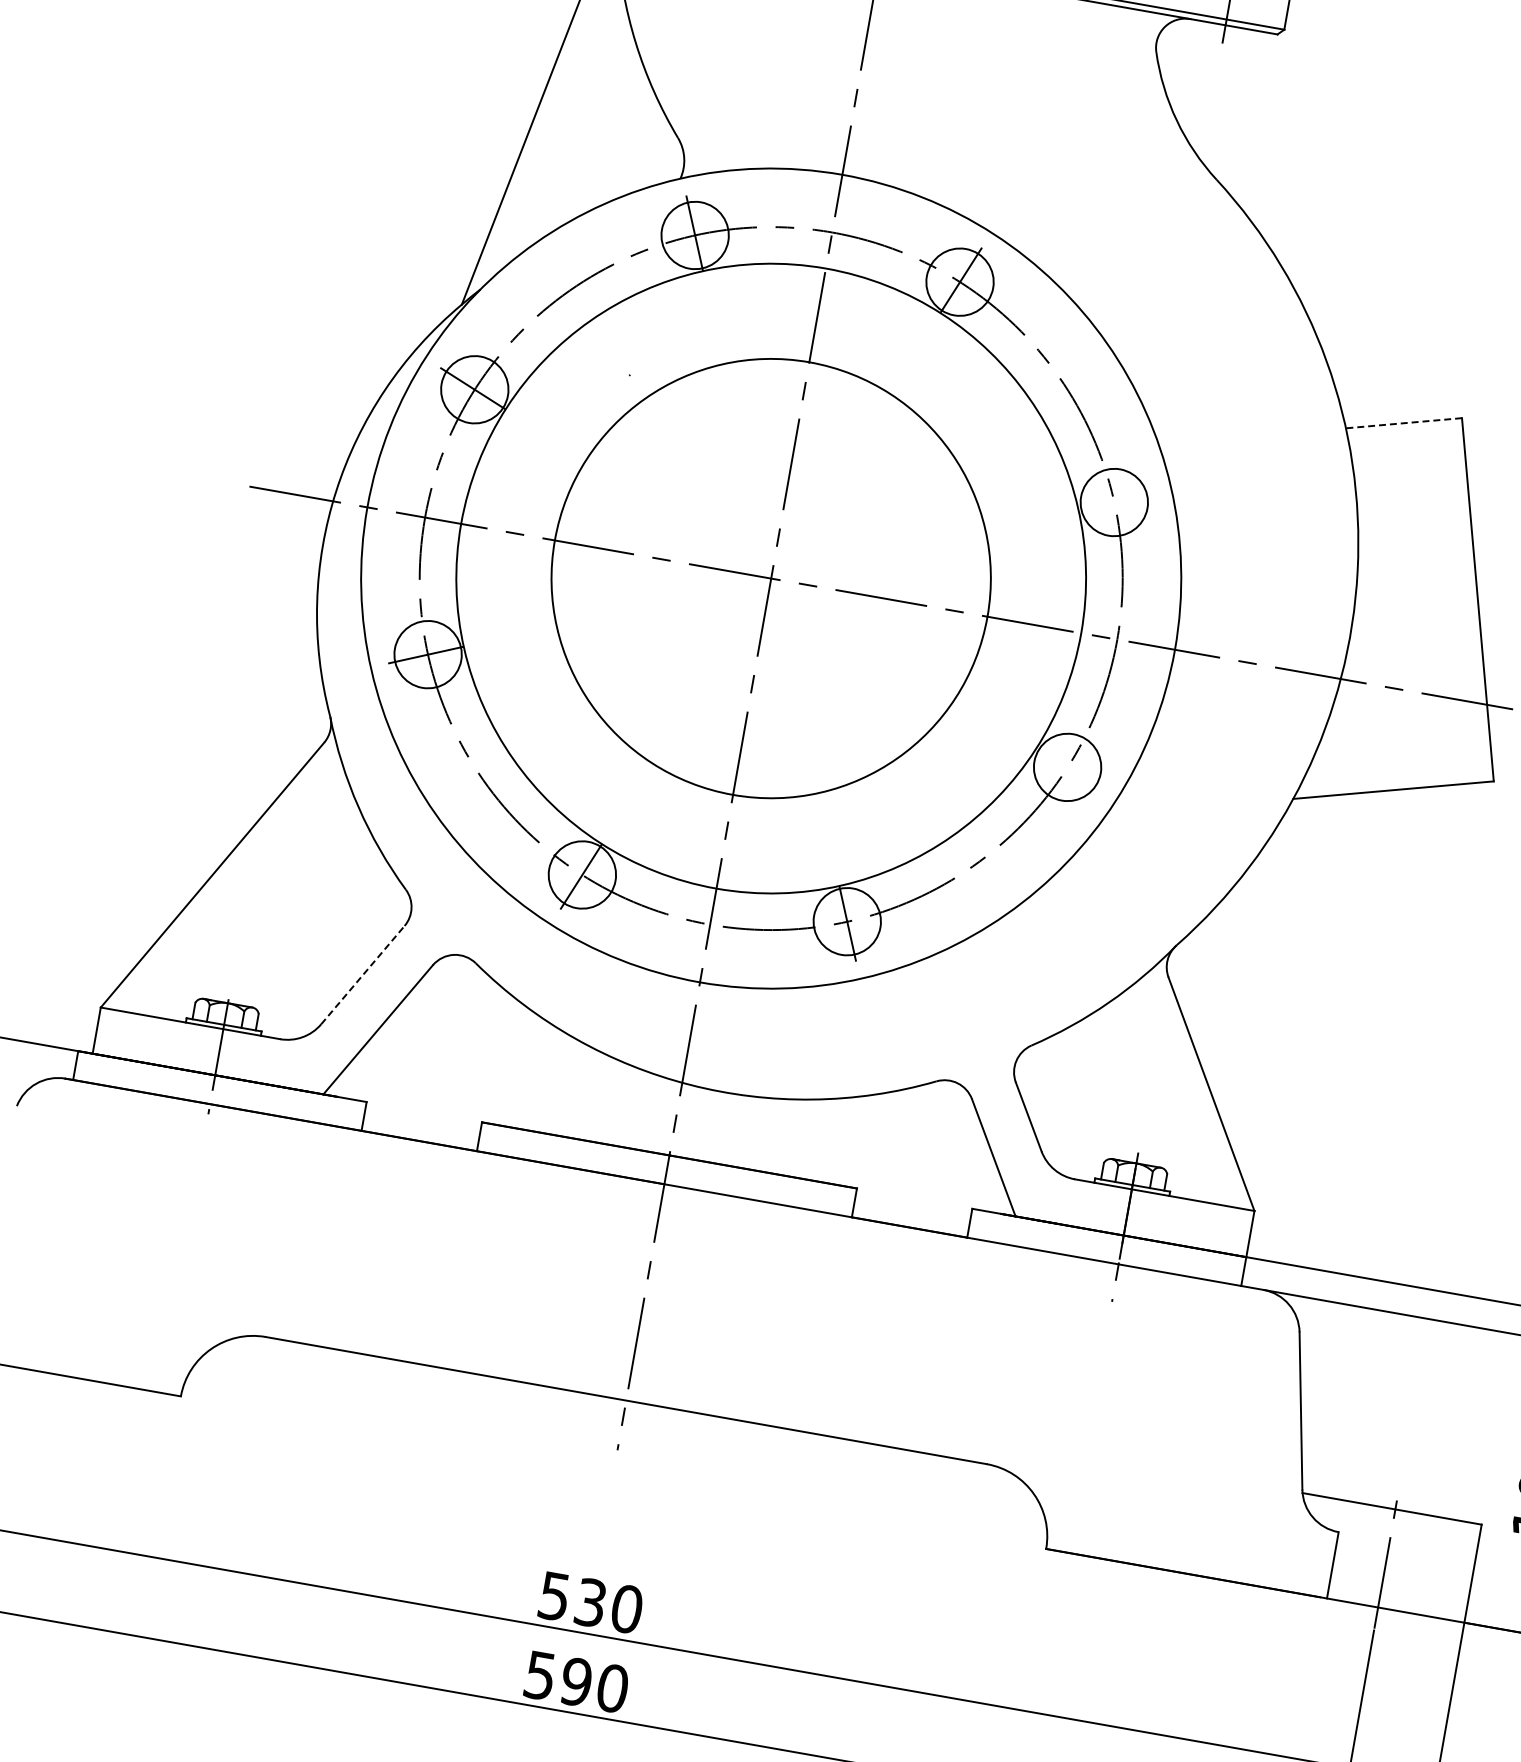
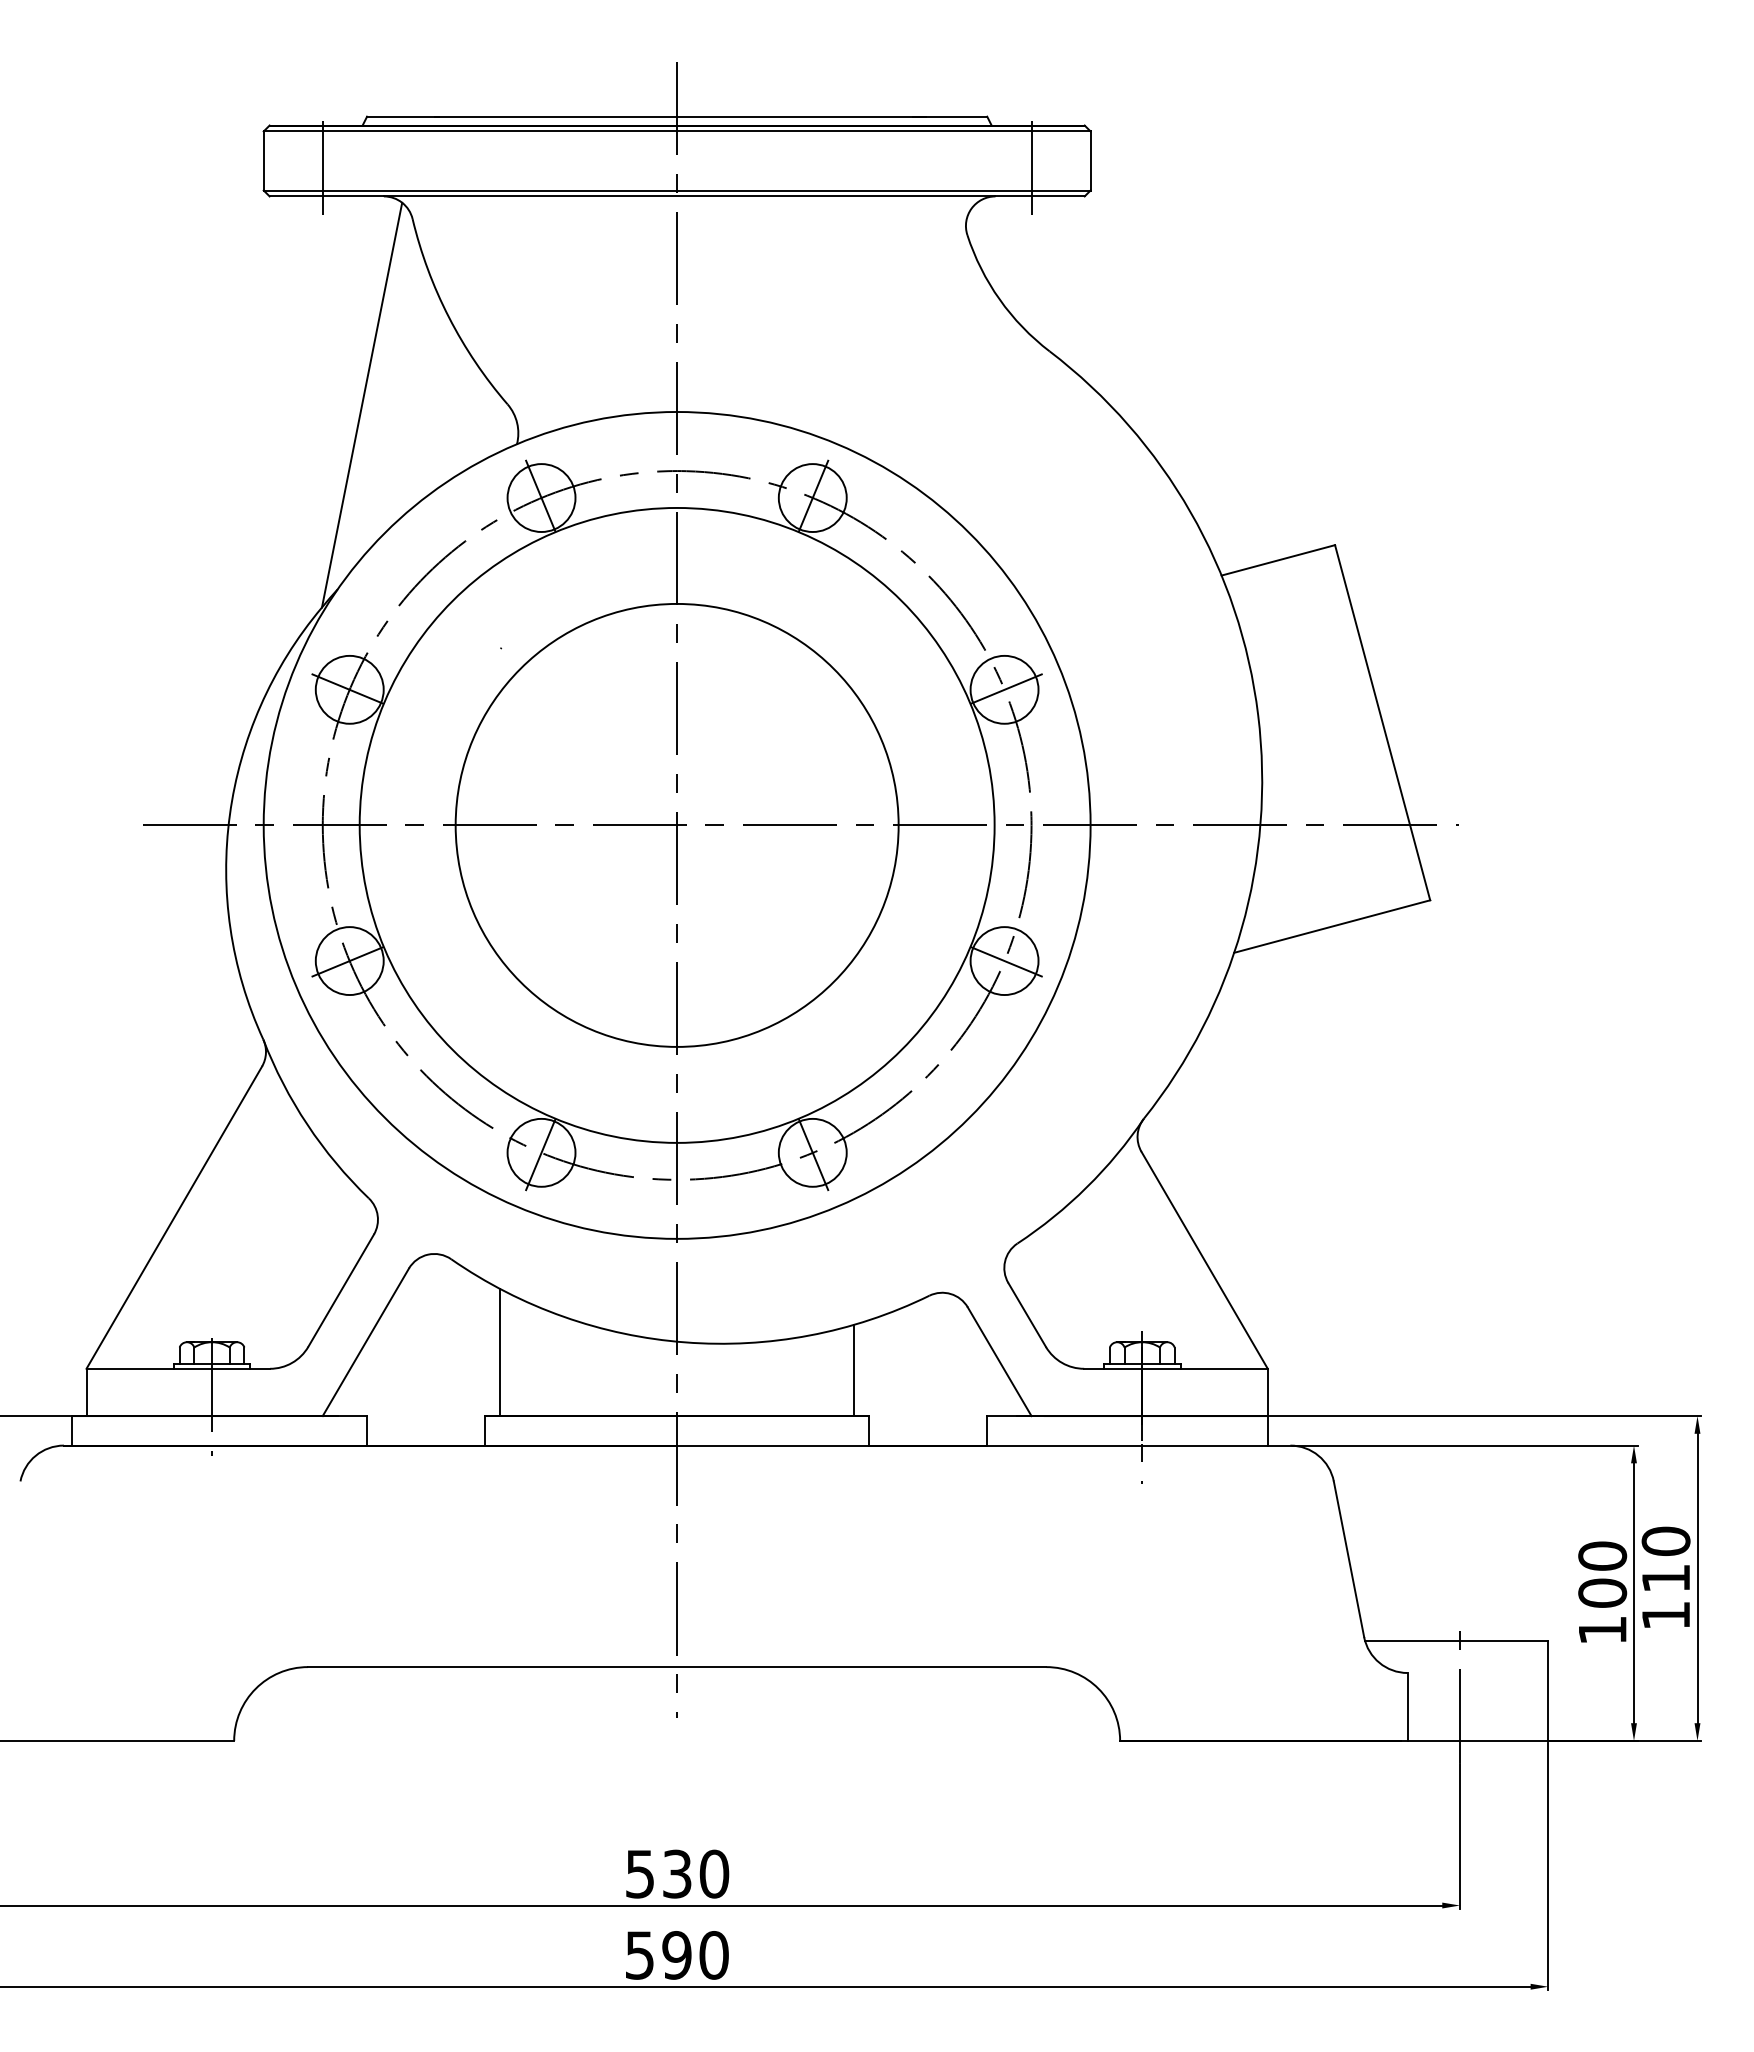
line: (1404, 423) -> (1278, 560), dashed -> solid
line: (1116, 501) -> (1006, 688), added
line: (1069, 768) -> (1006, 961), added
line: (363, 974) -> (341, 1290), dashed -> solid
line: (506, 1062) -> (499, 1352), added
line: (850, 1141) -> (854, 1370), added

